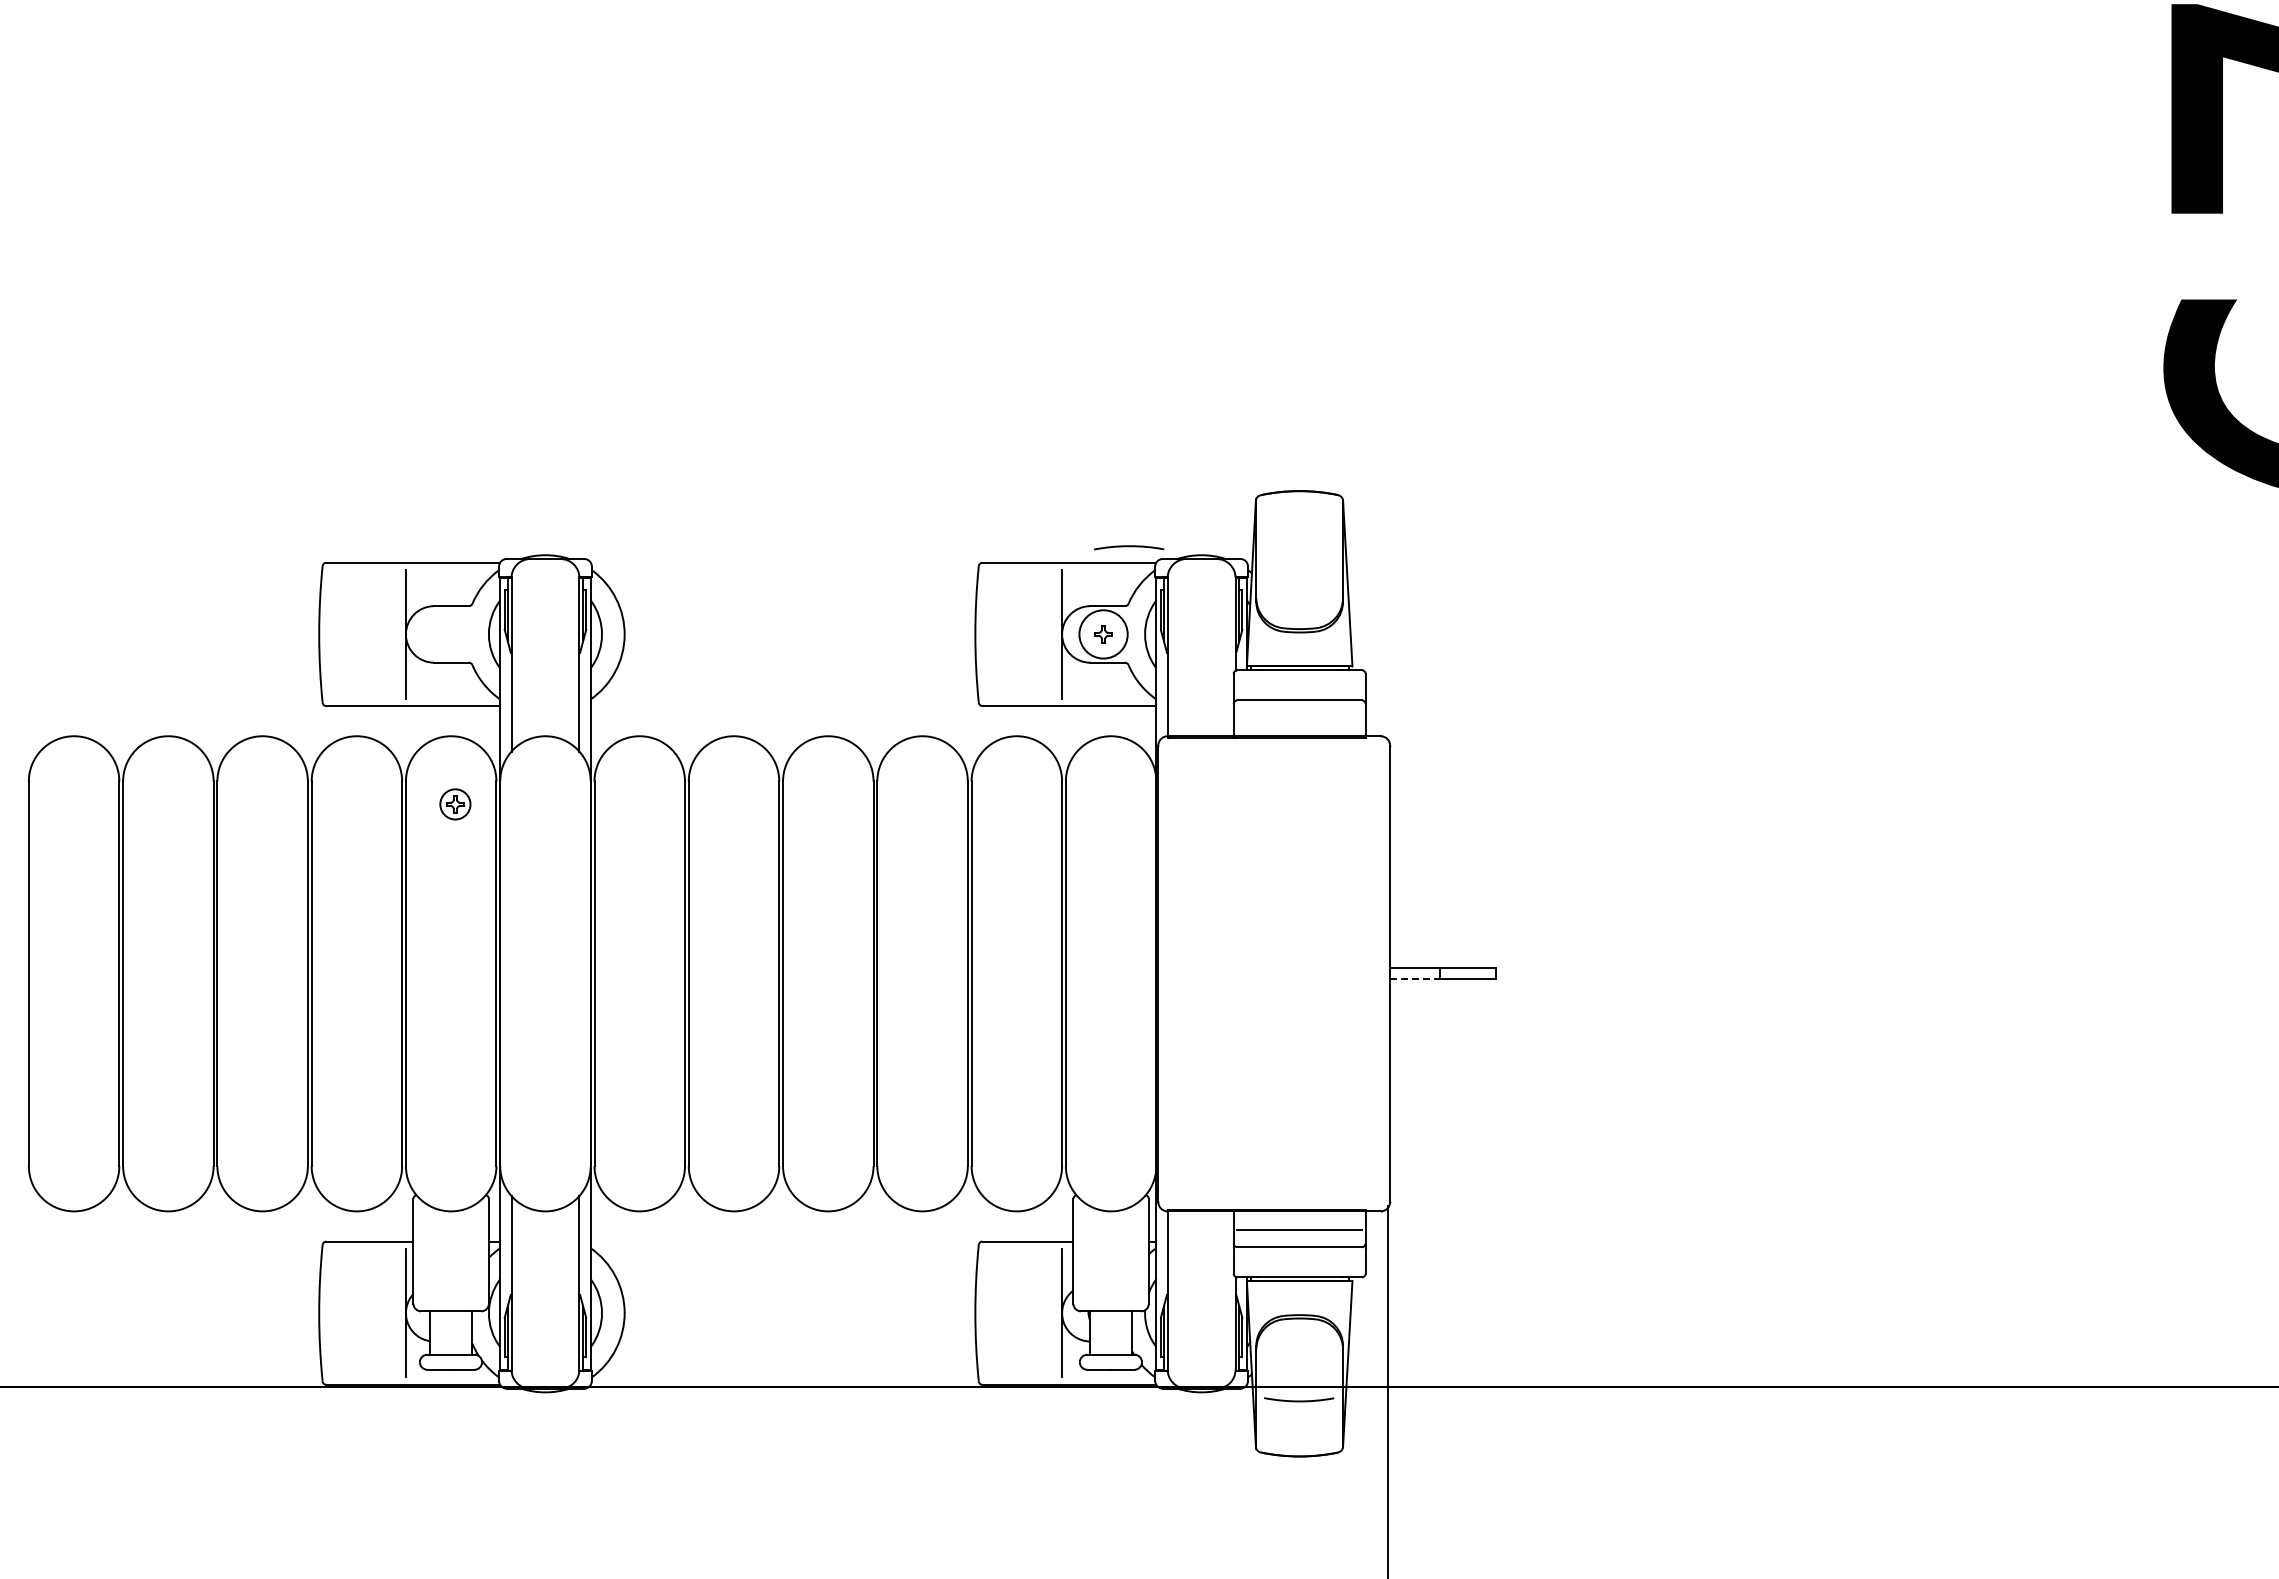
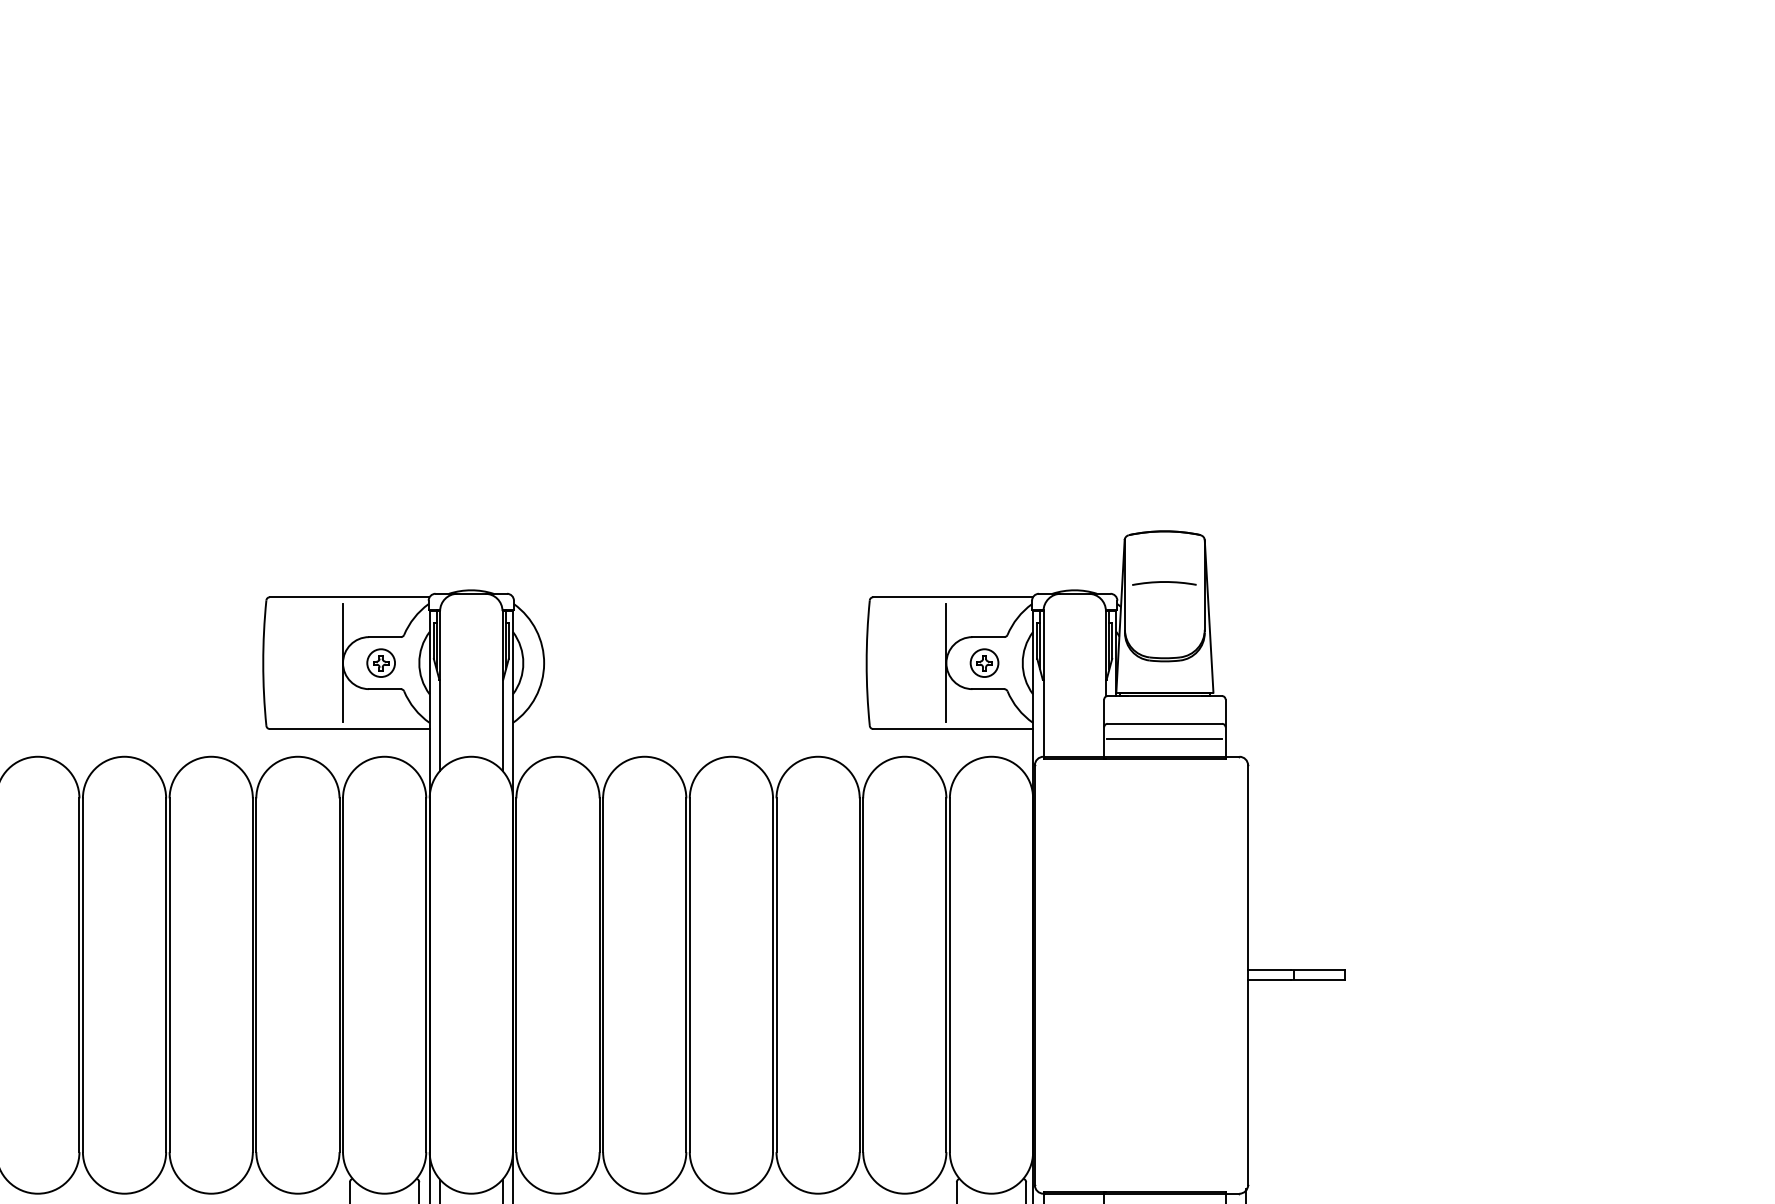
arc: (1129, 547) -> (1164, 583), moved
circle: (1103, 634) -> (984, 663), size x0.62
line: (1299, 717) -> (1164, 739), added
part: (455, 804) -> (381, 663), moved
line: (1413, 979) -> (1269, 980), dashed -> solid

